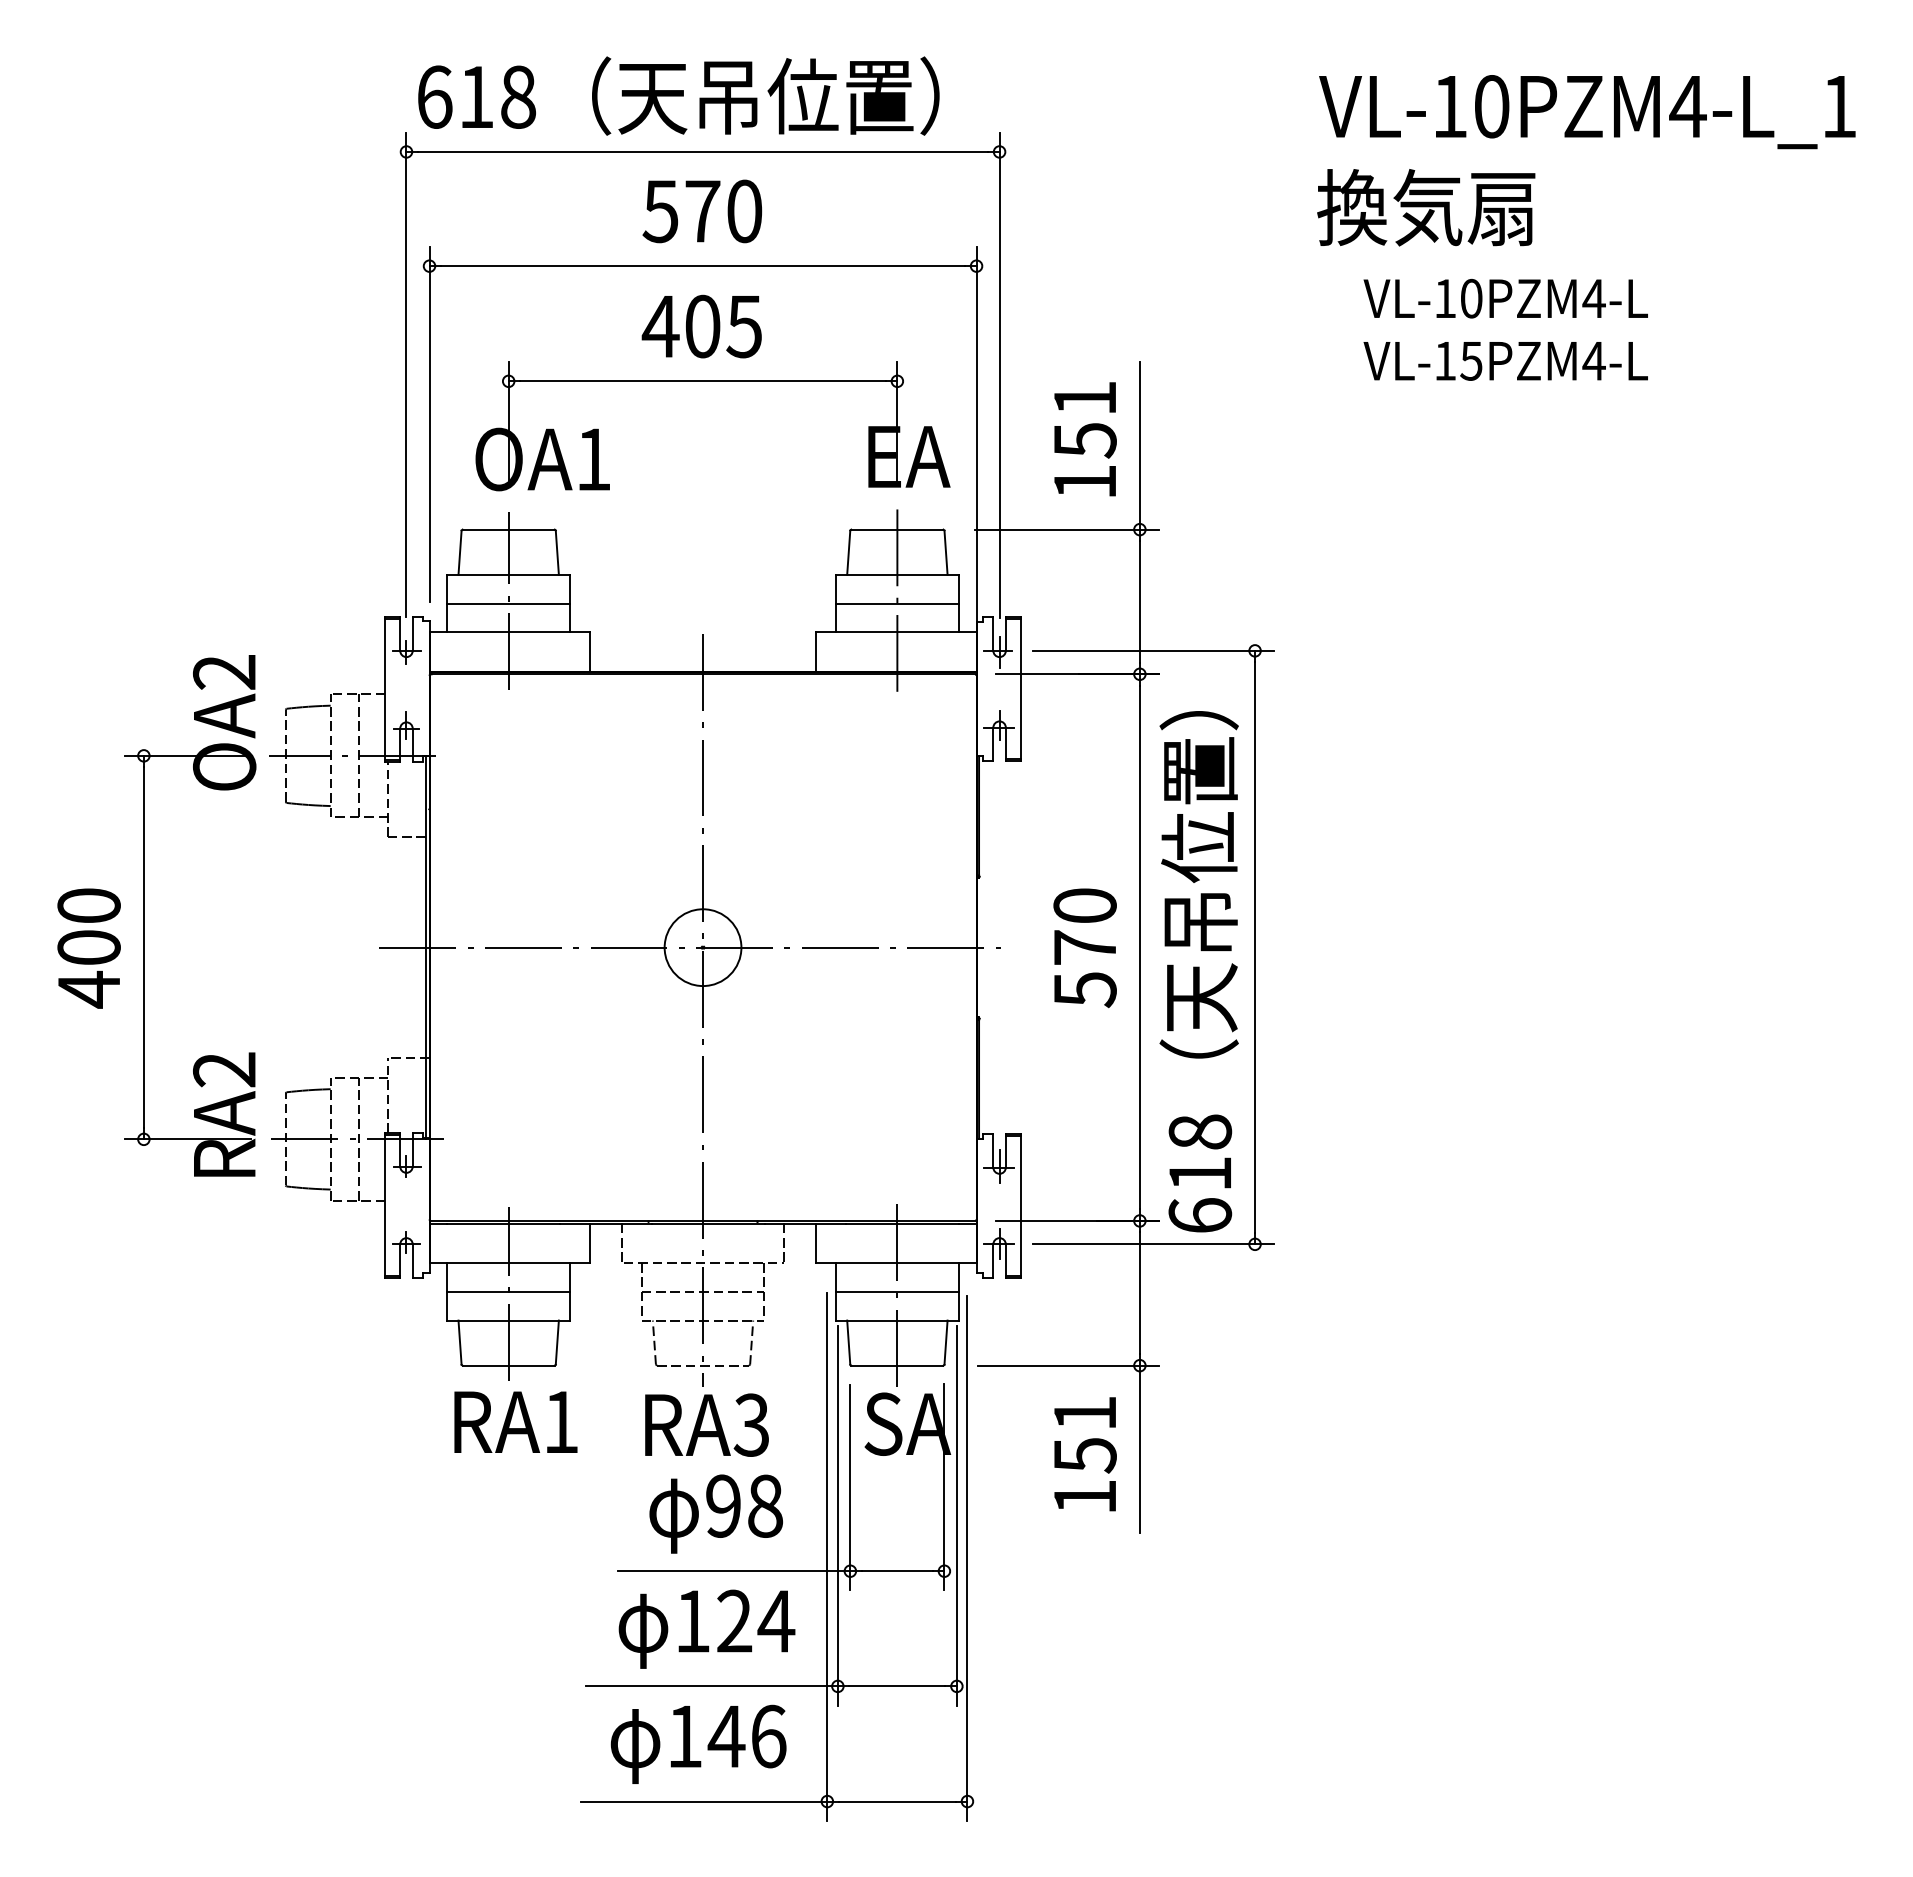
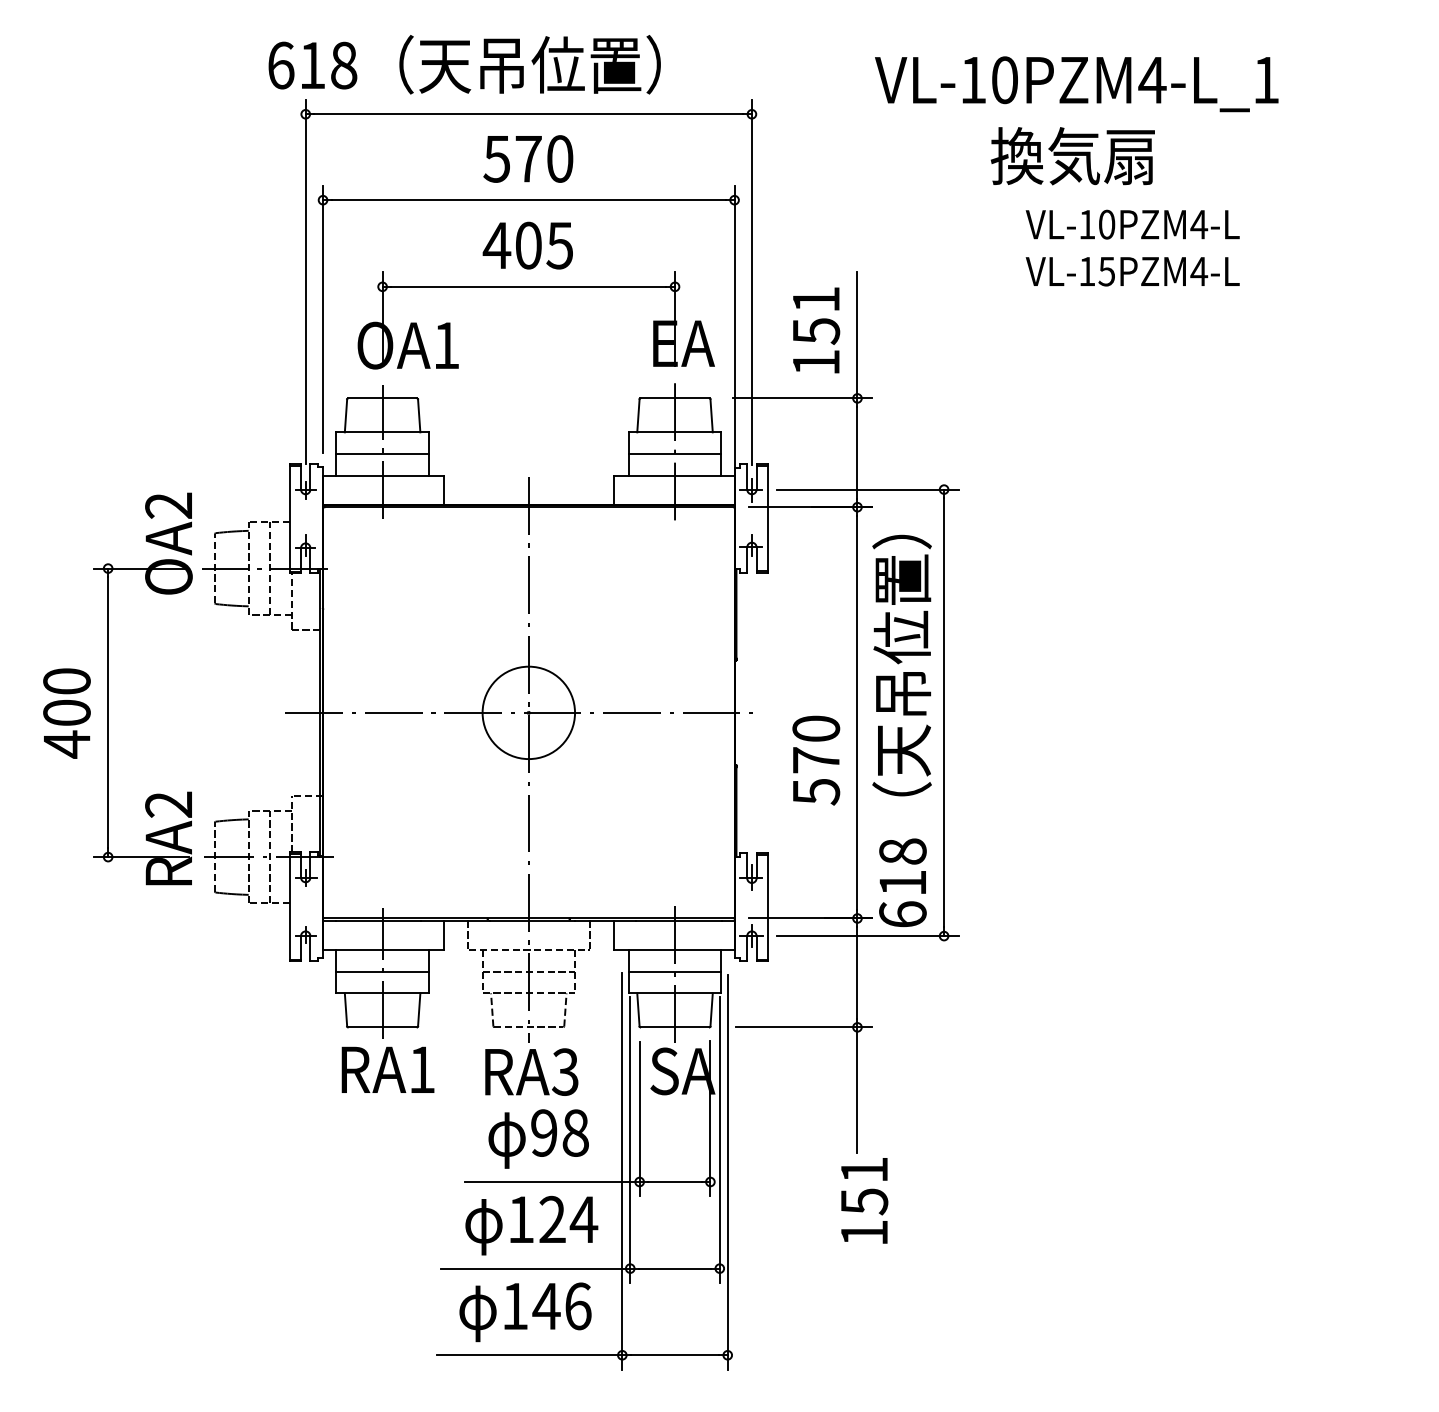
text: (678, 95) -> (464, 64), moved
text: (1587, 112) -> (1076, 84), moved
circle: (702, 947) -> (528, 712), size x1.6
text: (1084, 948) -> (815, 760), moved
text: (1085, 1454) -> (864, 1201), moved

